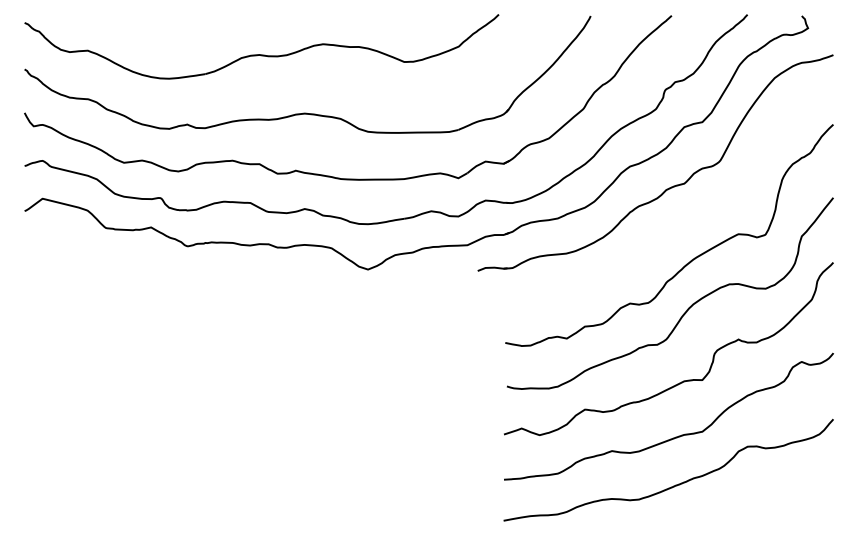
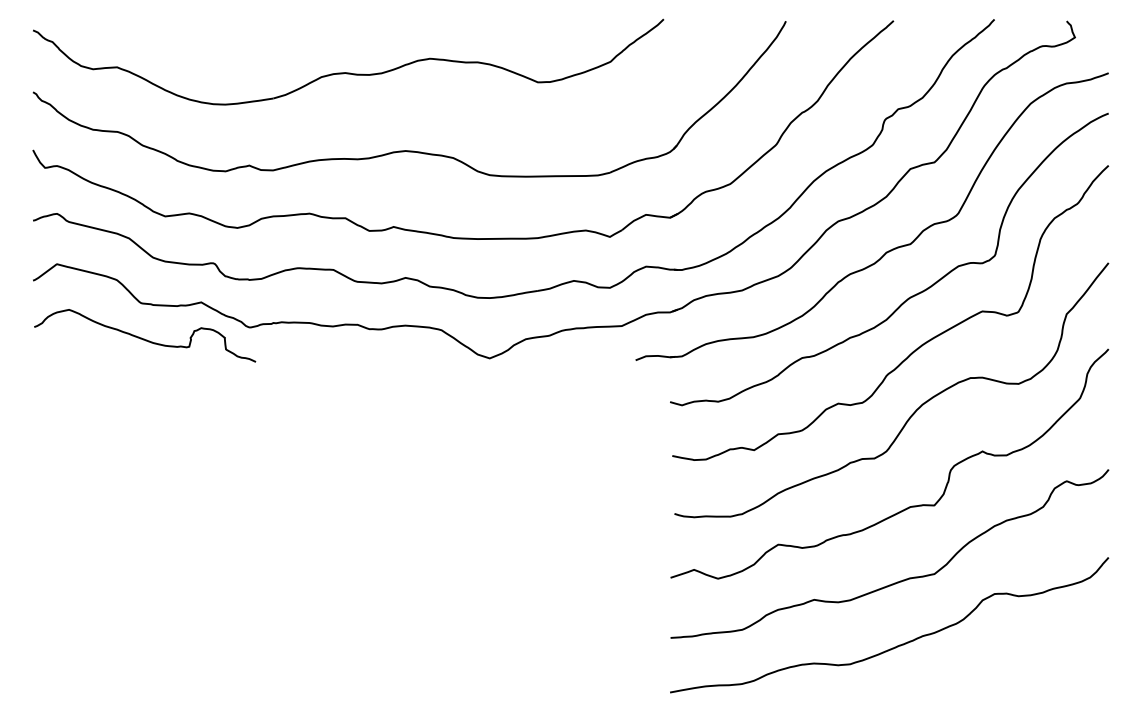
curve: (682, 223) -> (908, 297), added
curve: (108, 254) -> (144, 338), added

